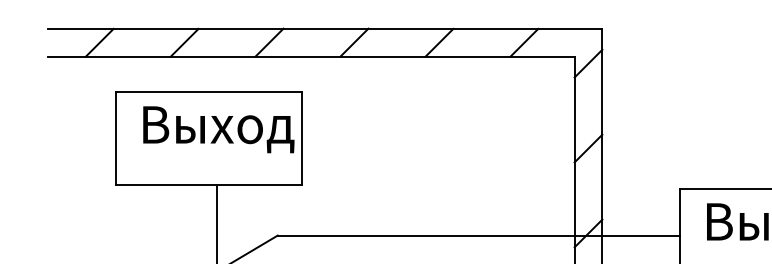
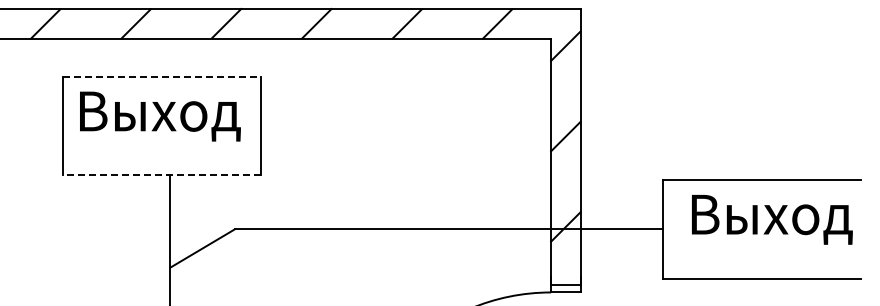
line: (209, 92) -> (162, 76), solid -> dashed
text: (218, 129) -> (160, 116), moved
line: (209, 185) -> (162, 175), solid -> dashed

